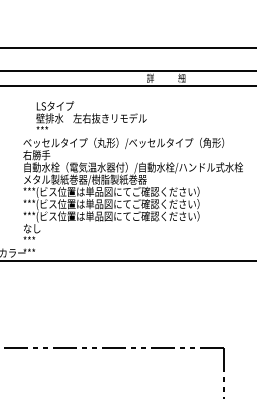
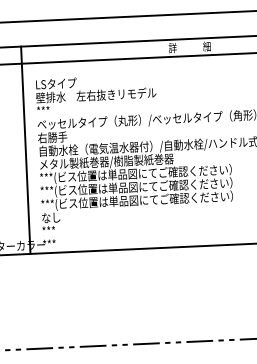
text: (91, 115) -> (96, 92), moved
line: (11, 165) -> (25, 150), added

